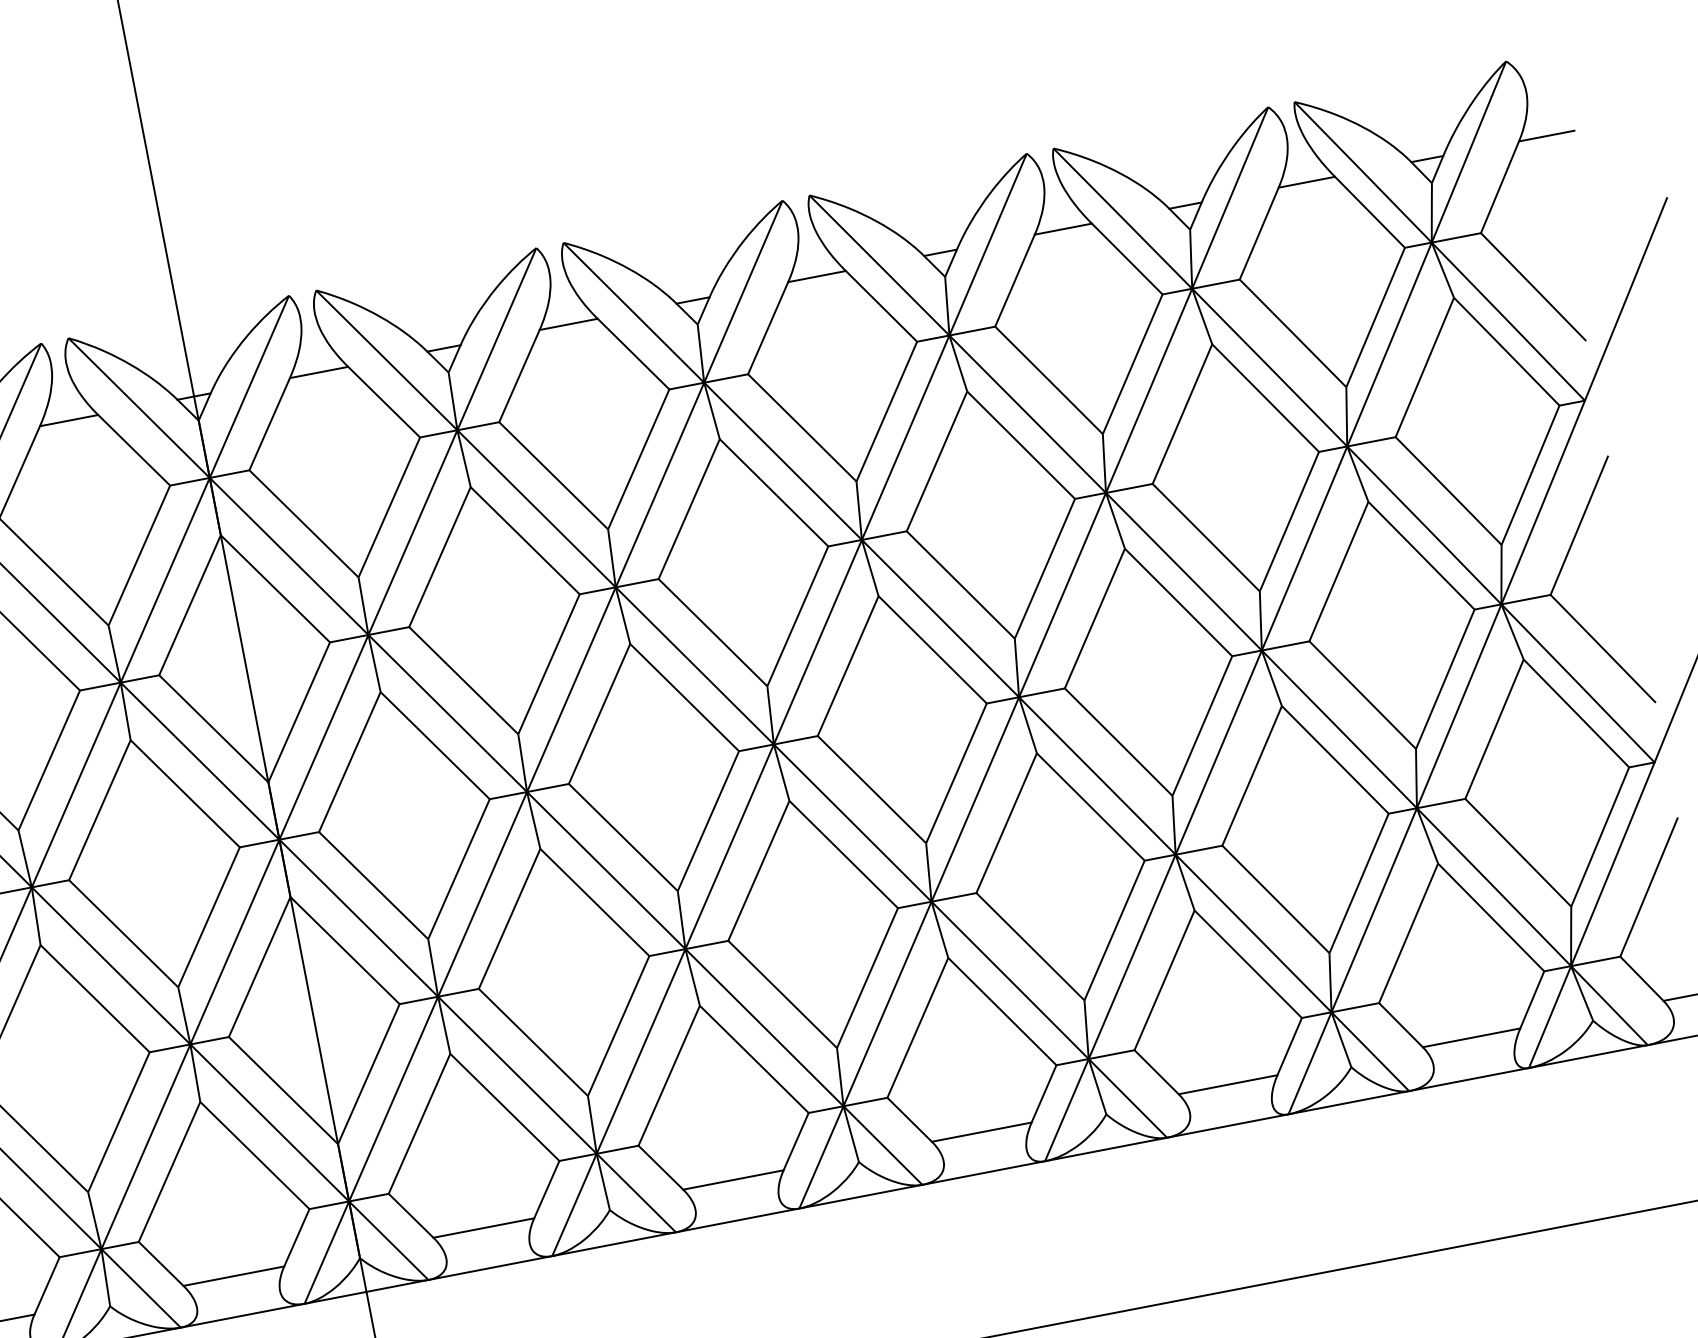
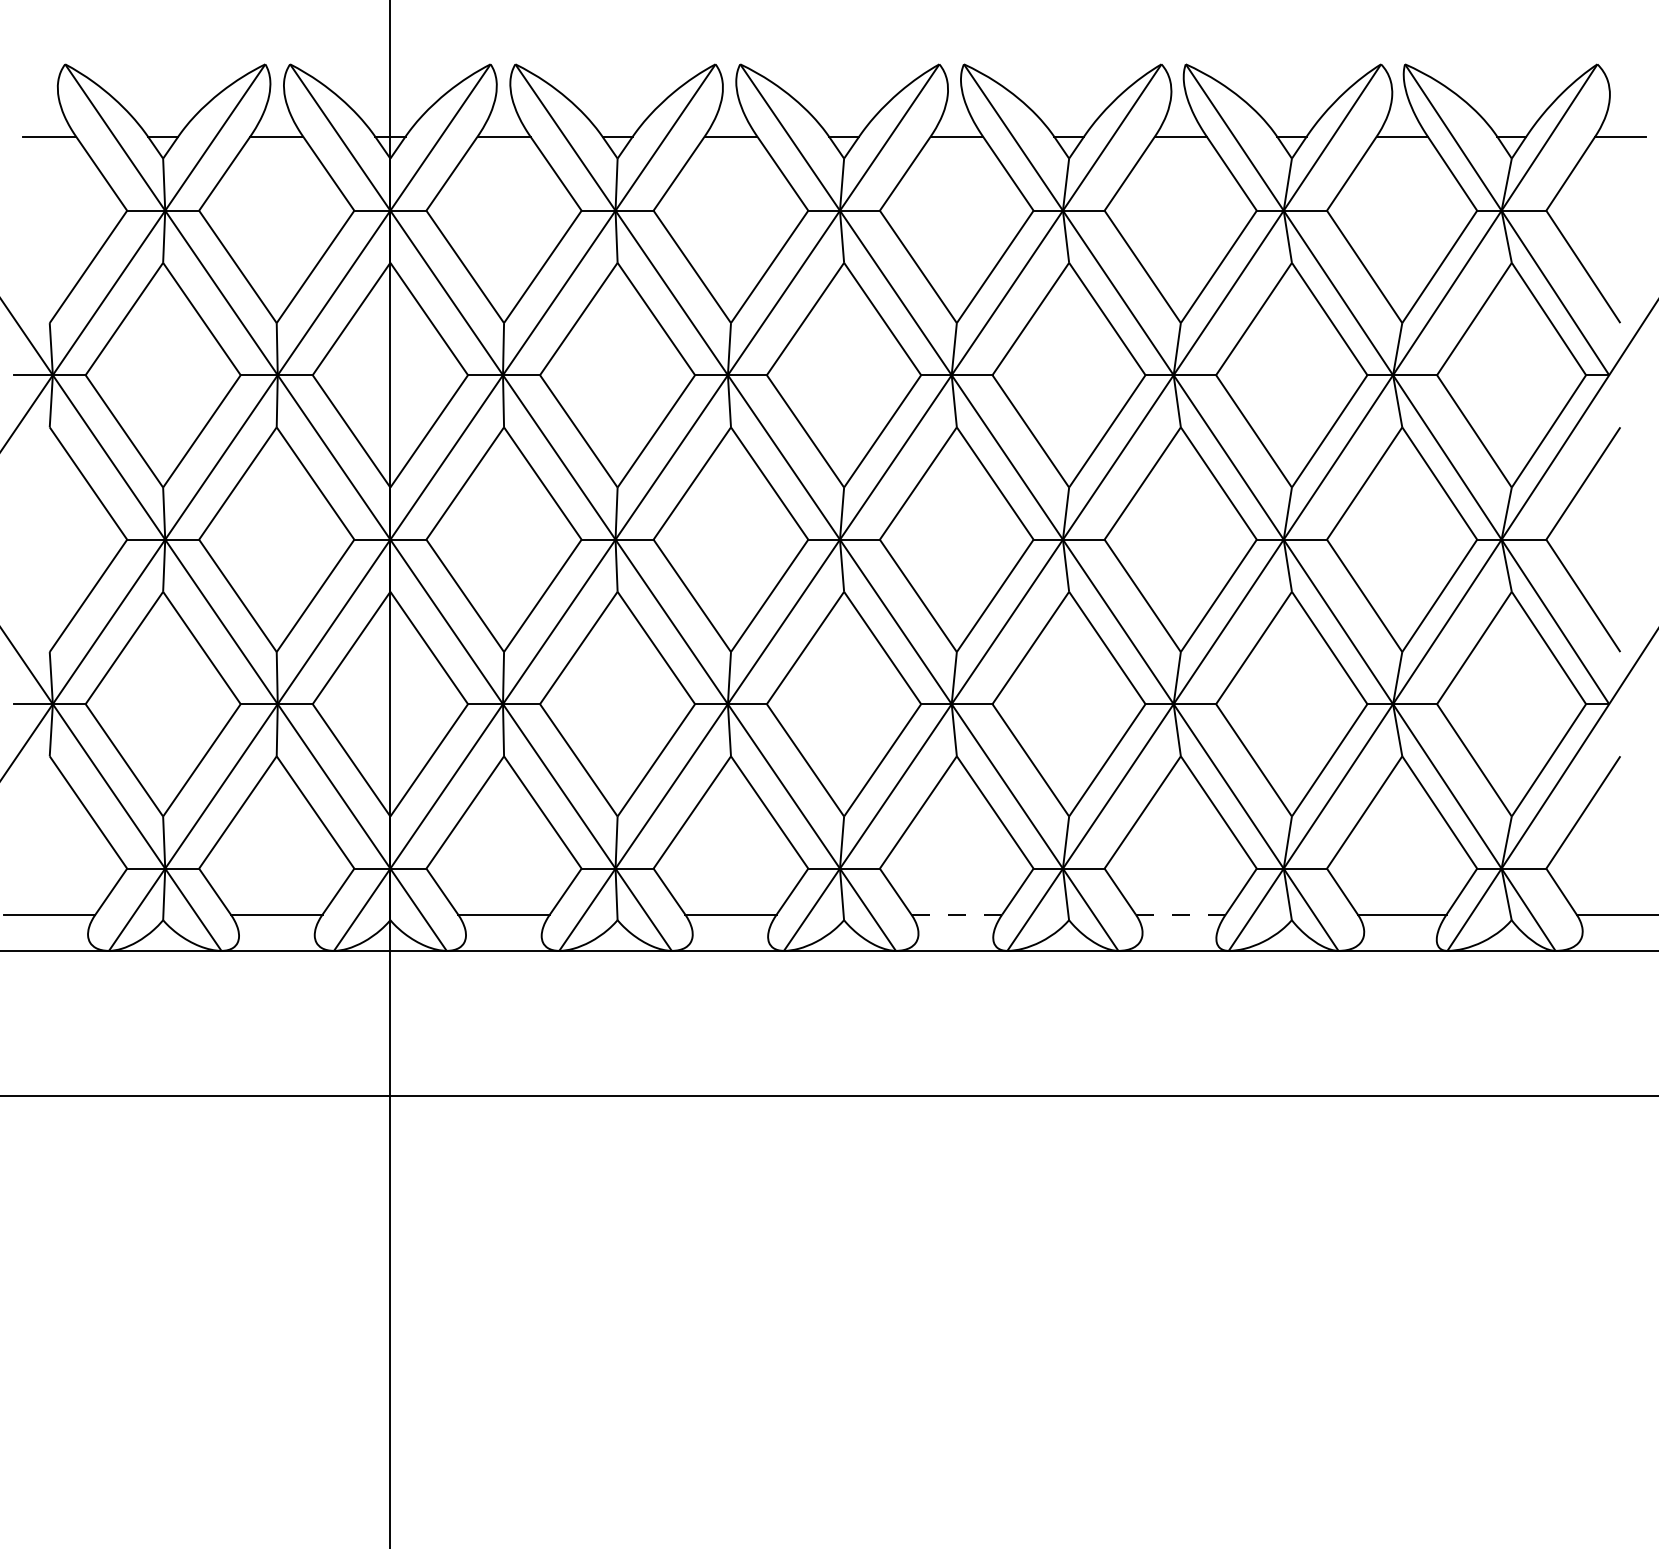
line: (1227, 1084) -> (1180, 914), solid -> dashed
line: (982, 1131) -> (957, 914), solid -> dashed

